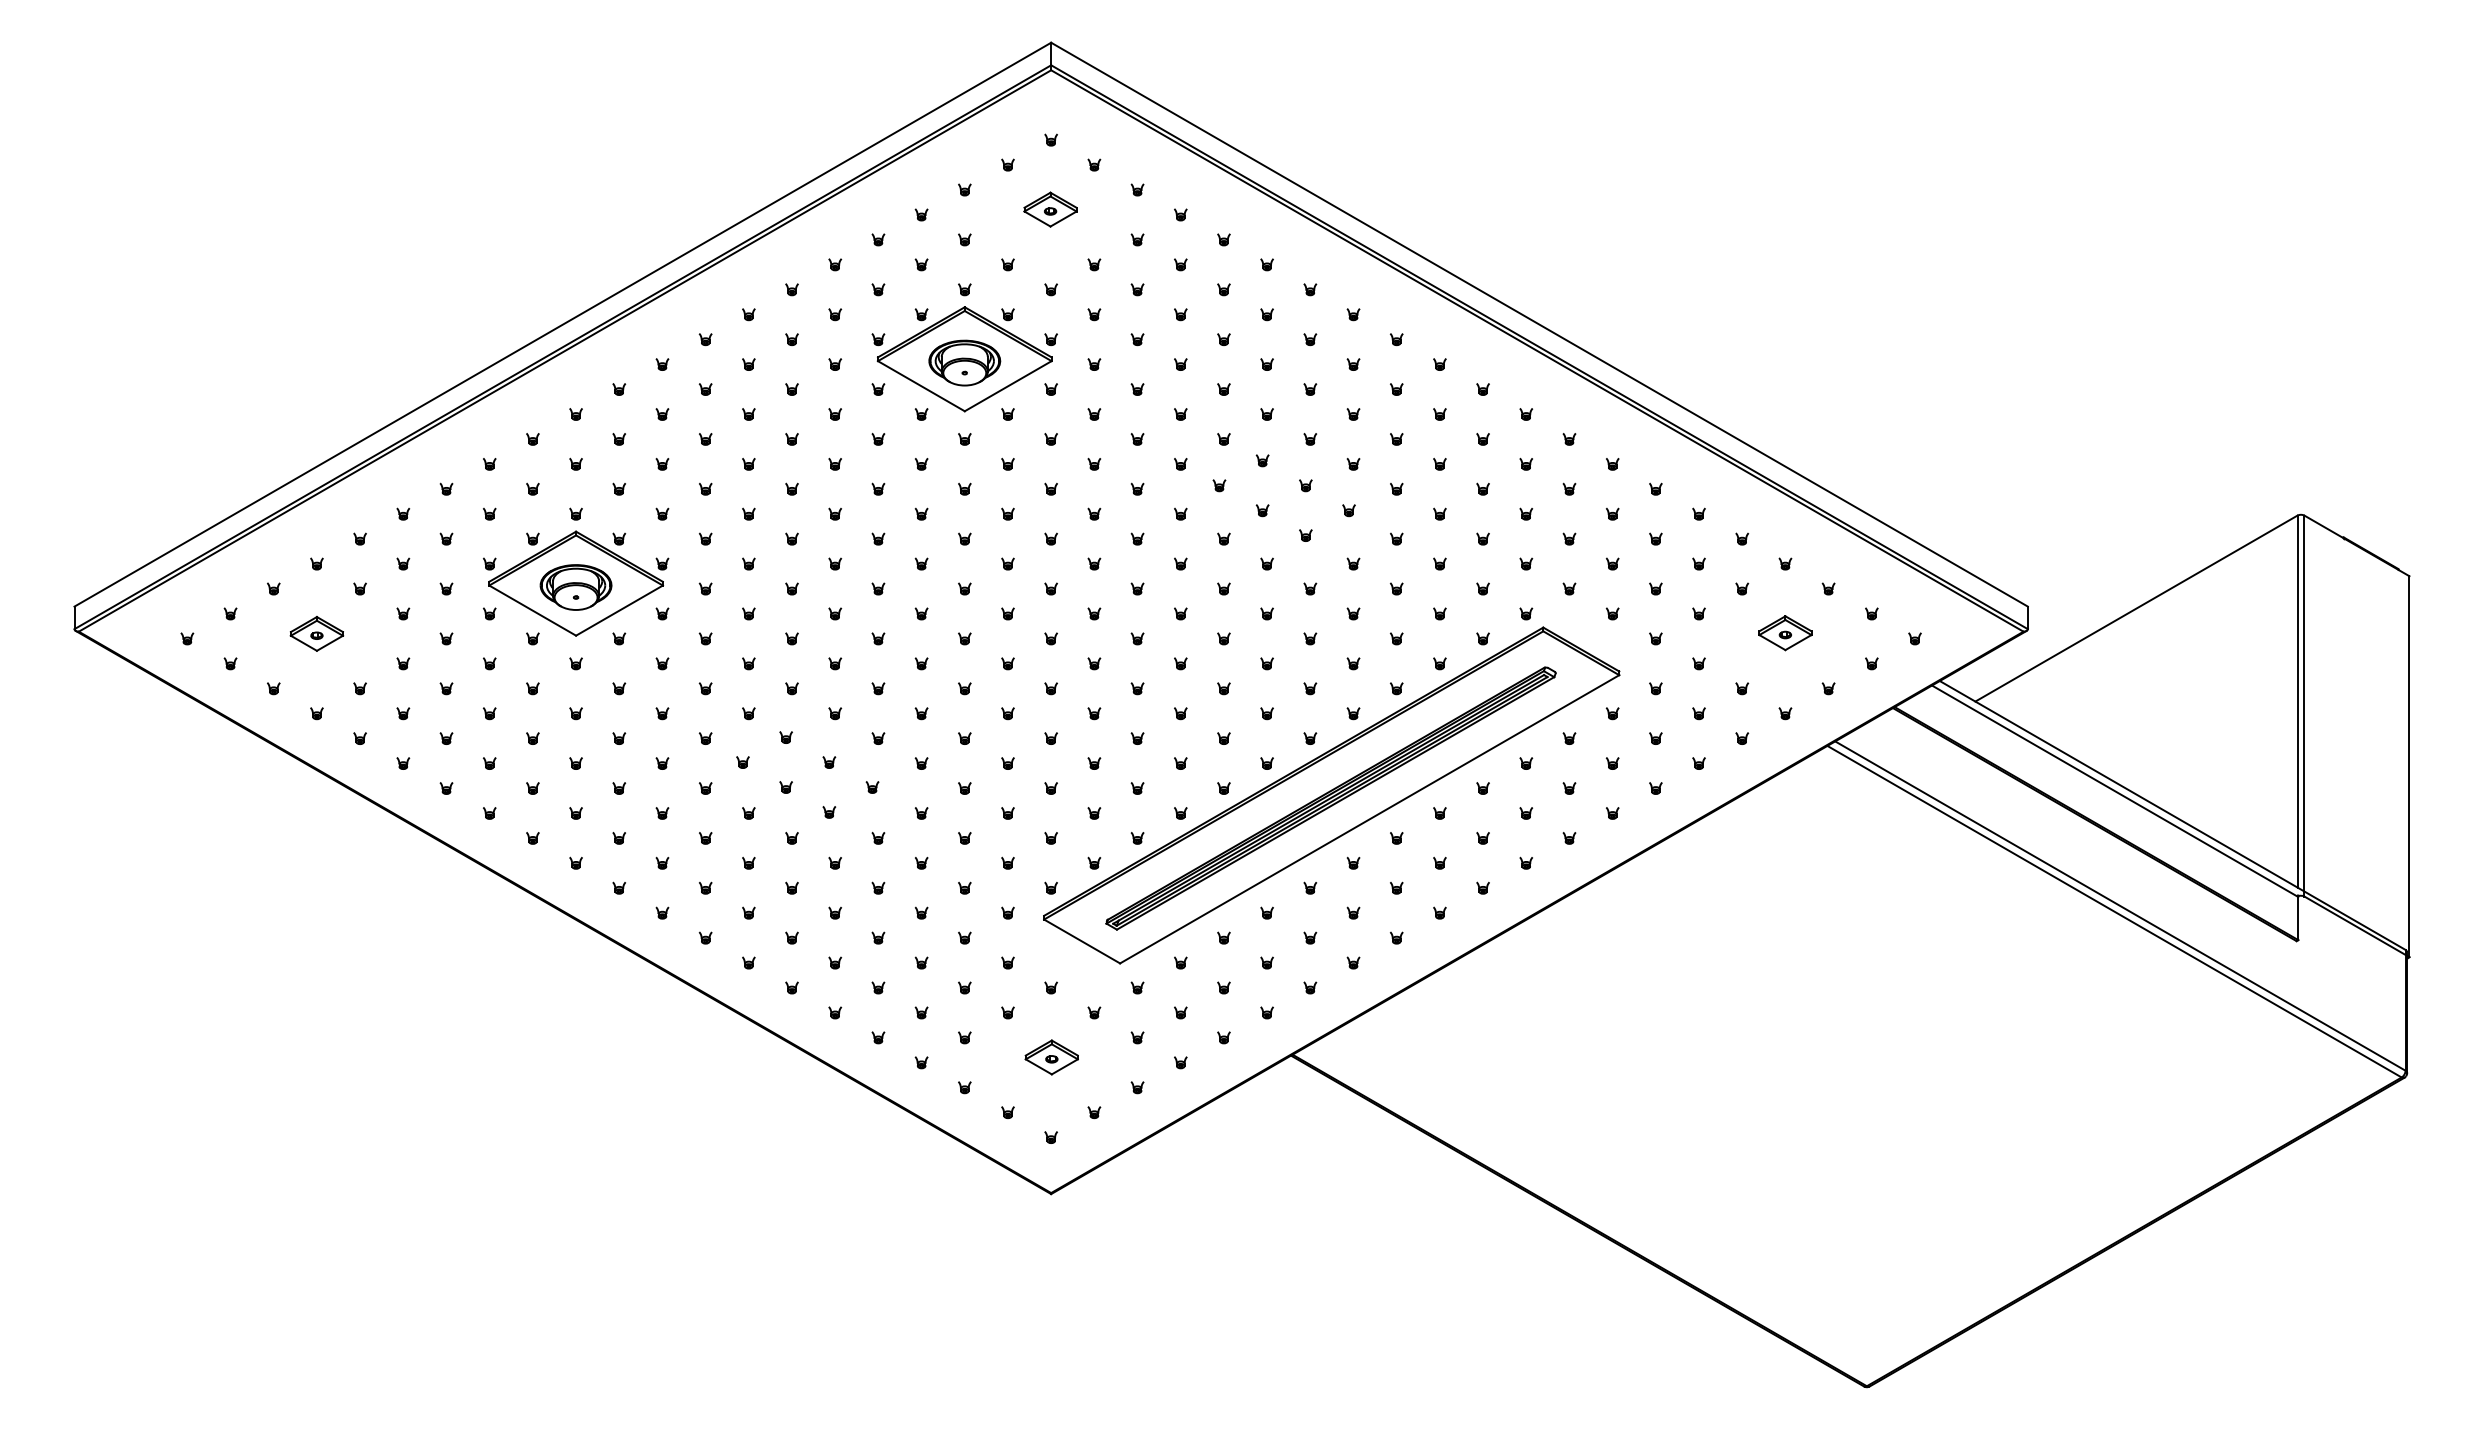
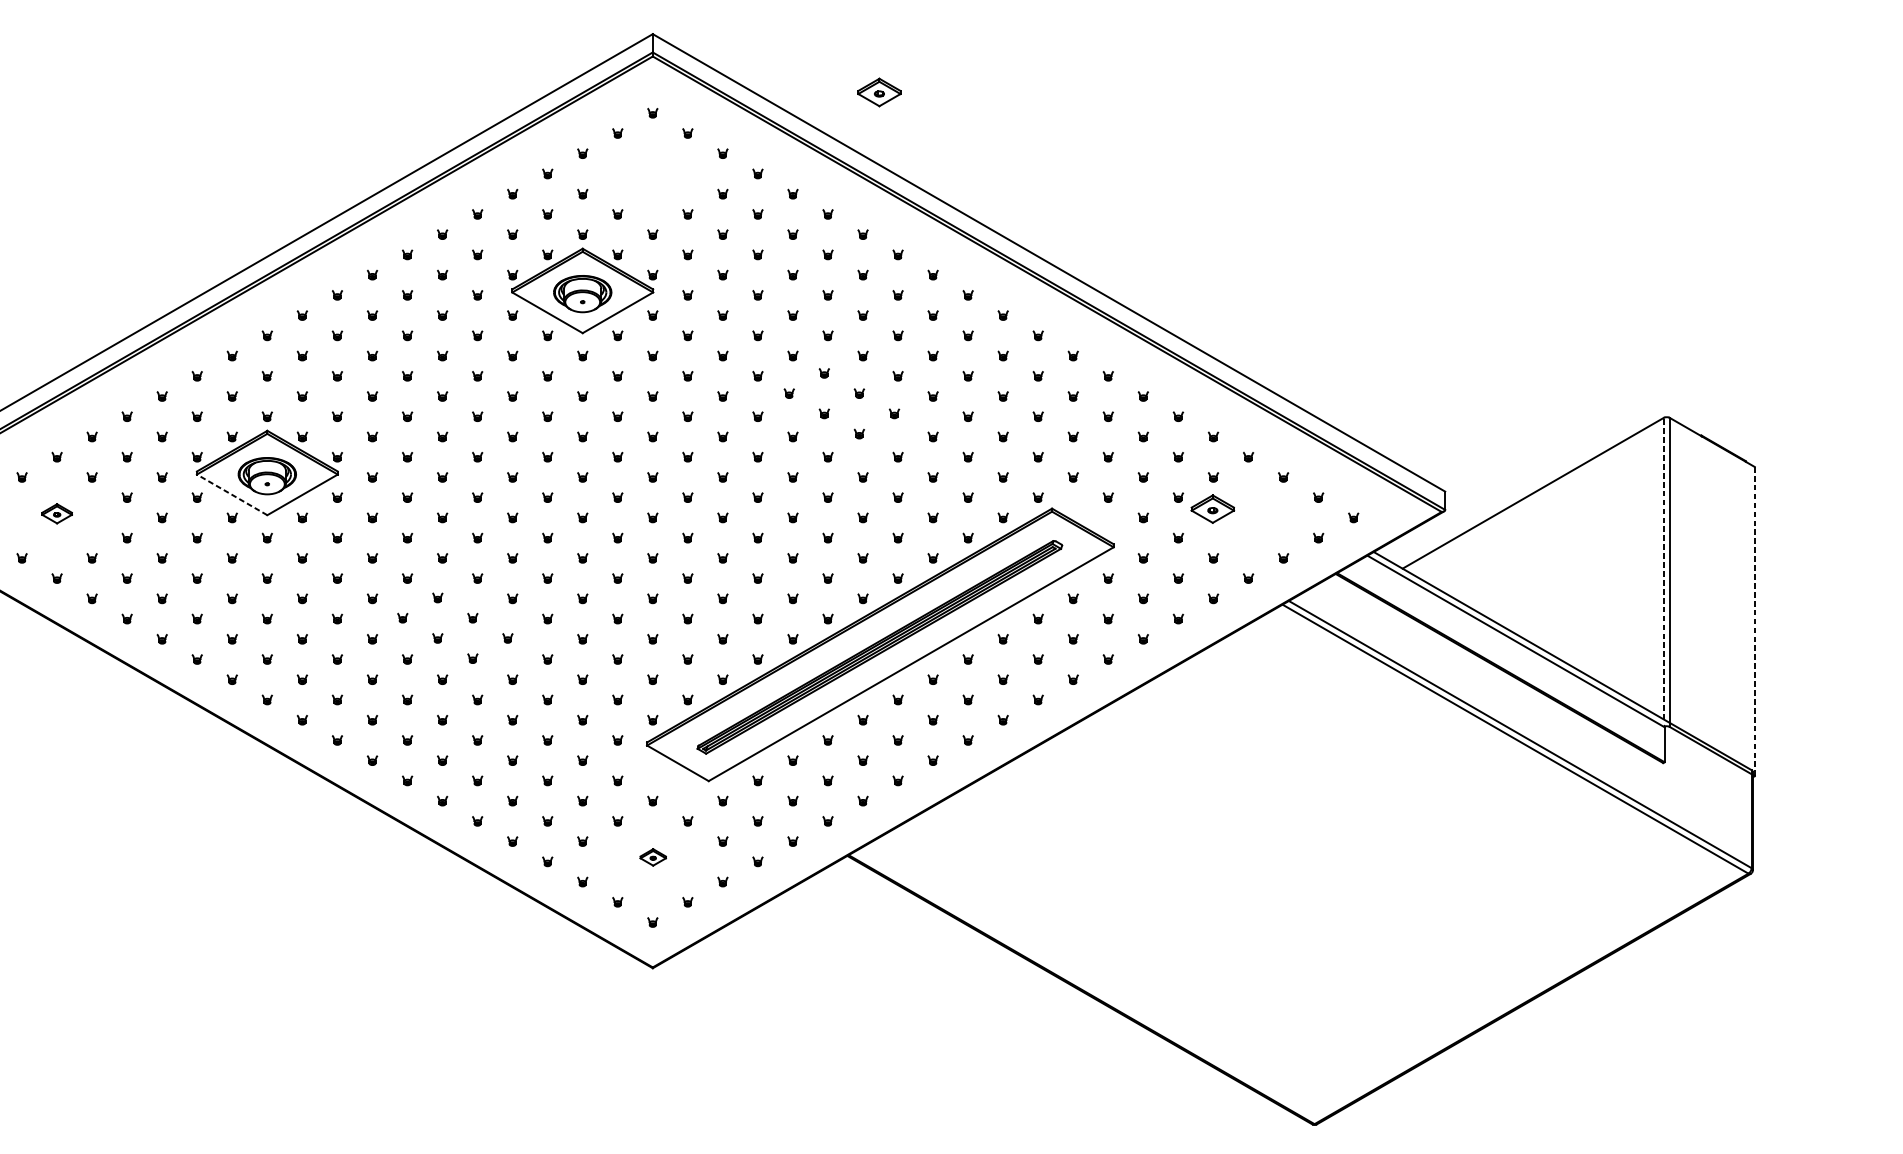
part: (1050, 209) -> (879, 92), moved
line: (532, 610) -> (232, 494), solid -> dashed
part: (316, 633) -> (56, 513), size x0.7
part: (1785, 633) -> (1212, 509), moved
line: (2297, 701) -> (1663, 568), solid -> dashed
line: (2409, 766) -> (1754, 621), solid -> dashed
part: (1051, 1057) -> (653, 857), size x0.6

